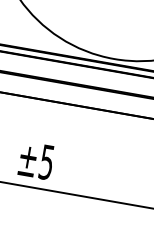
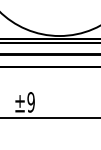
text: (45, 162) -> (30, 102), ±5 -> ±9

